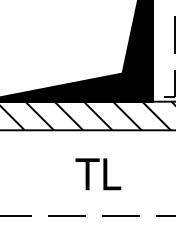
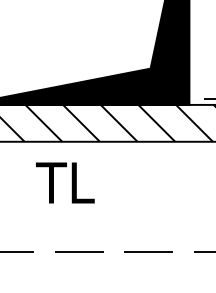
text: (98, 174) -> (65, 183), moved

